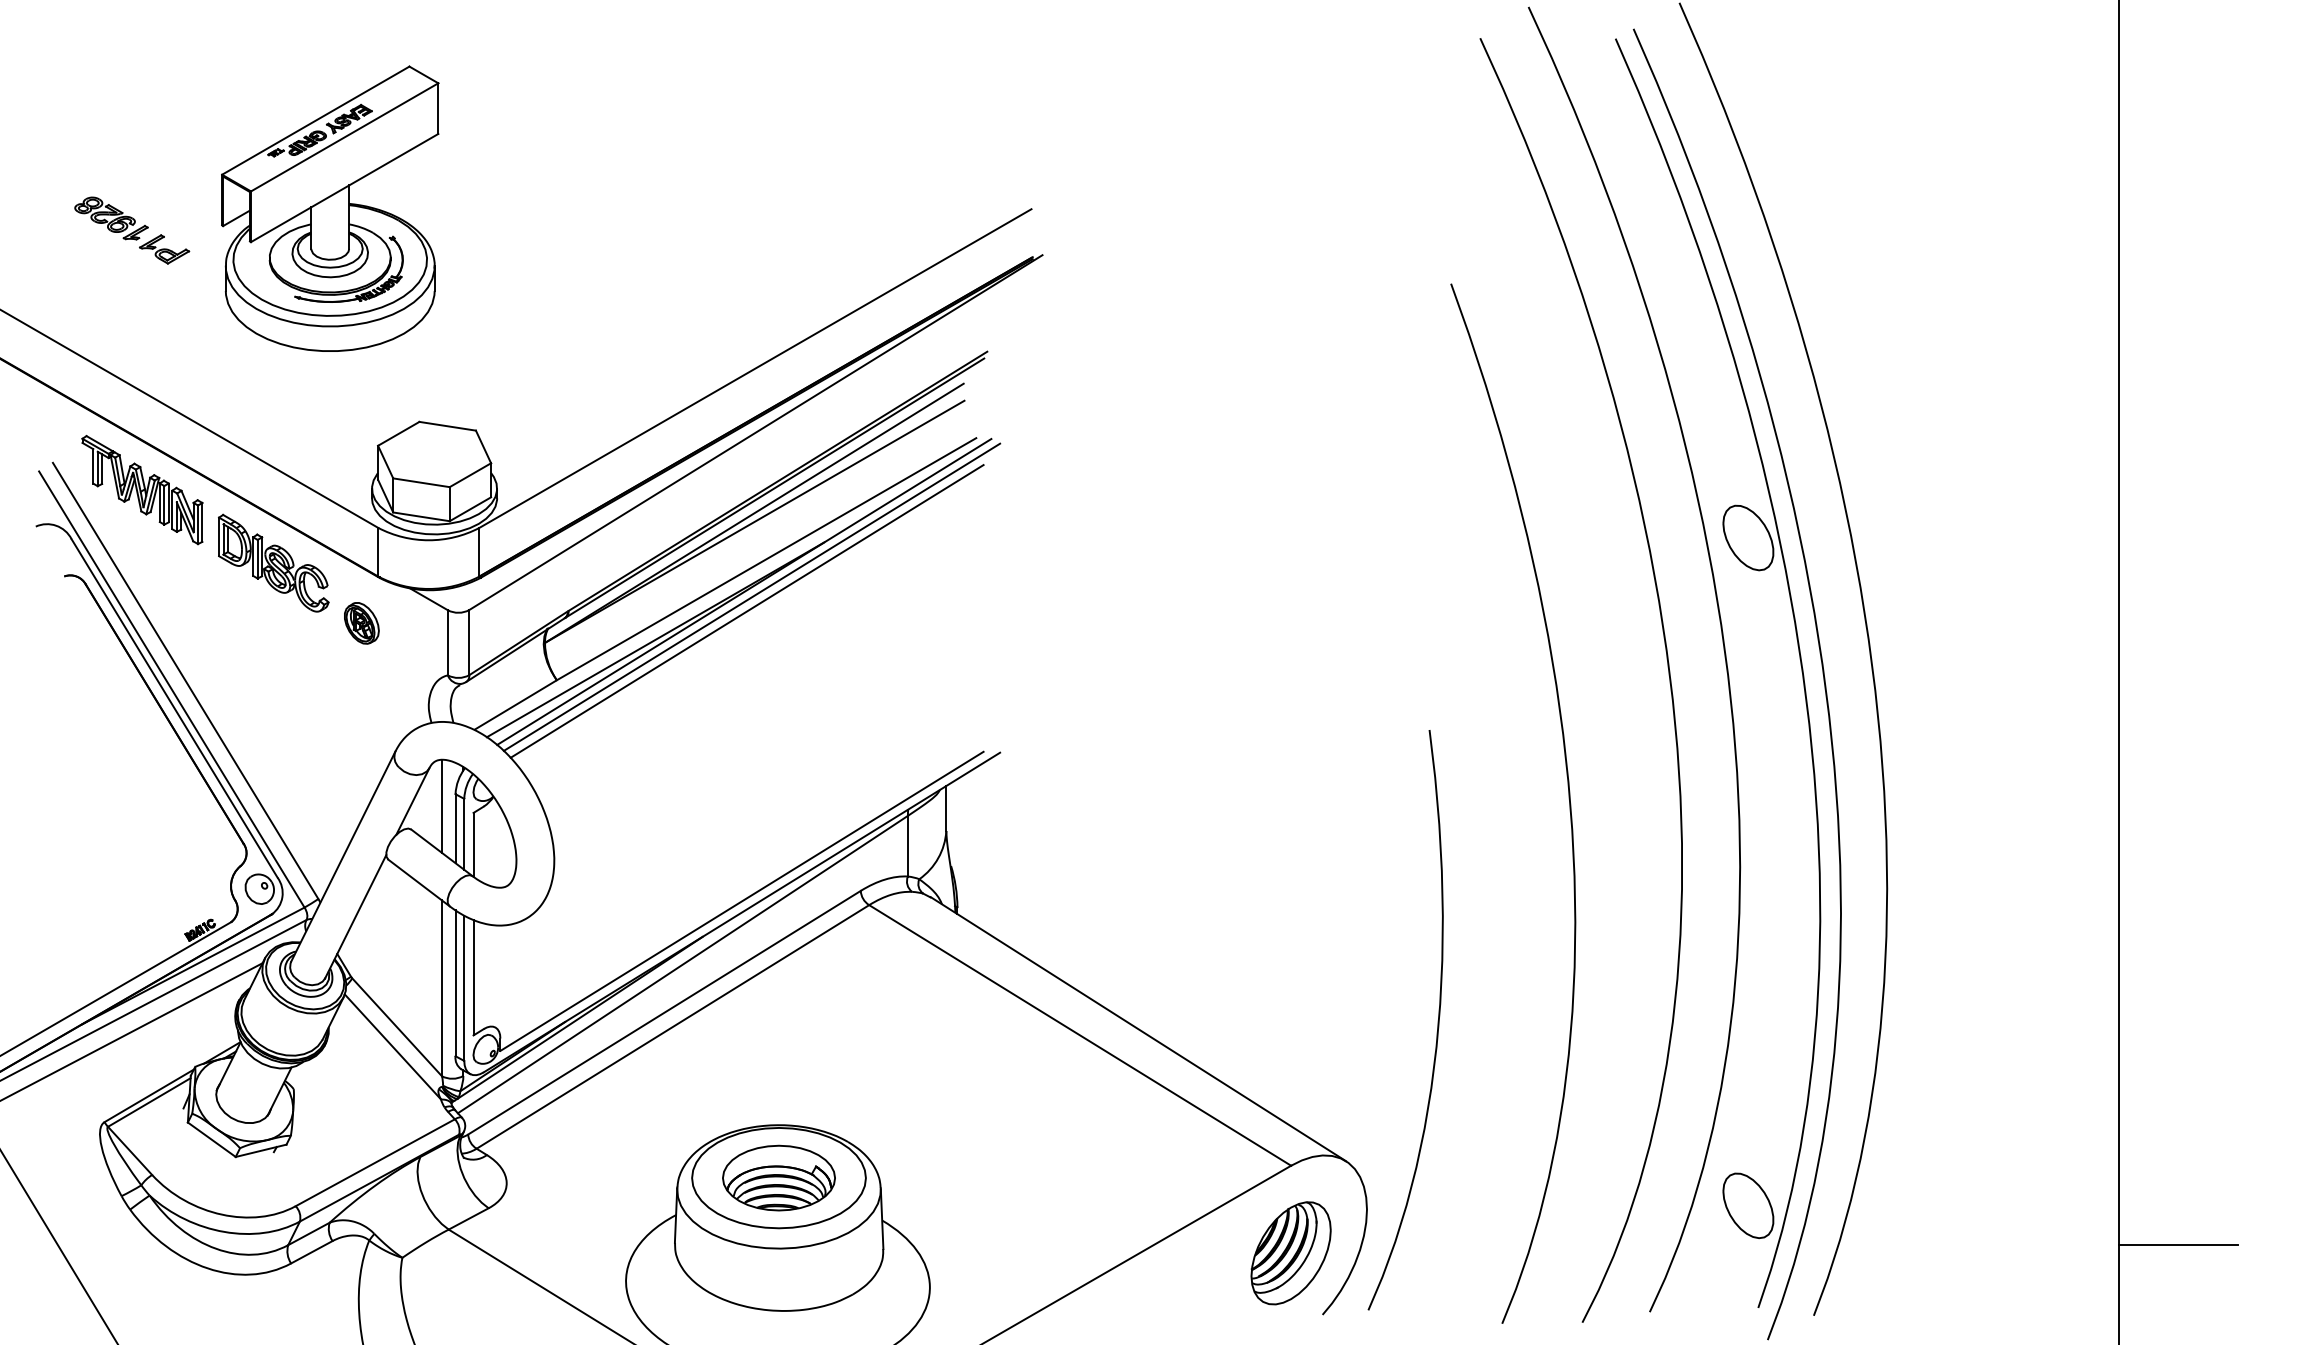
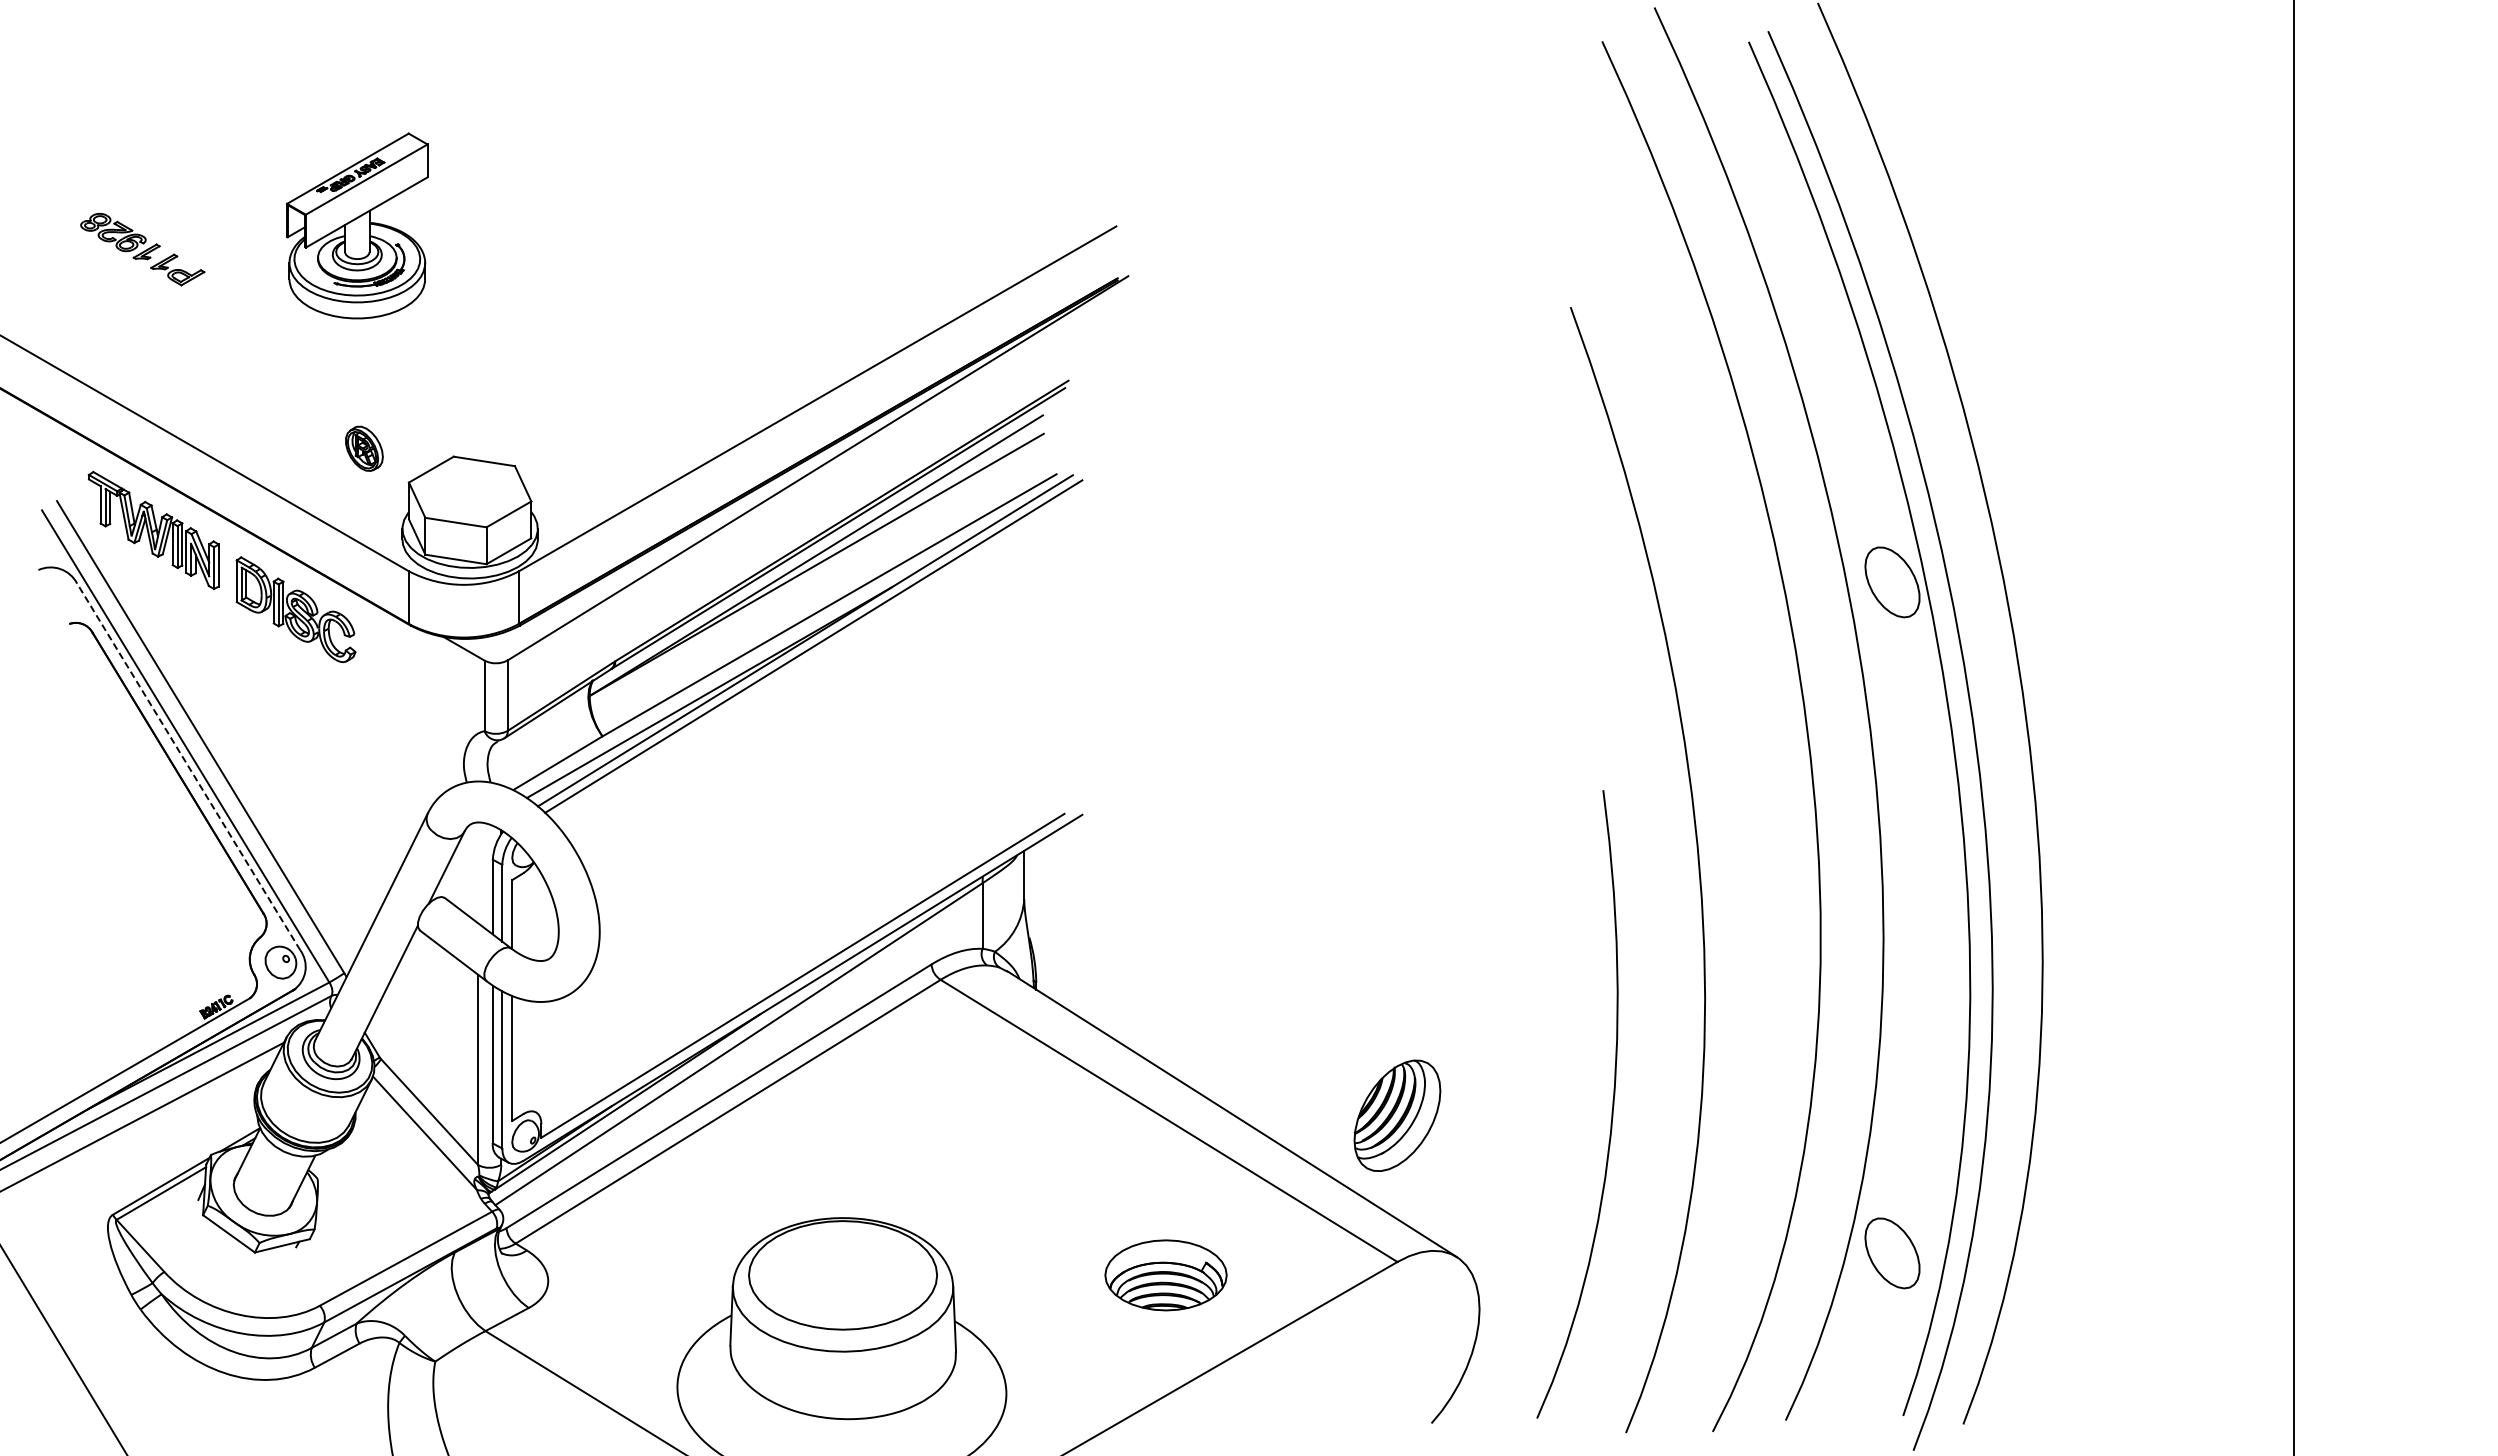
part: (330, 208) -> (357, 225), size x0.6
line: (747, 611) -> (808, 661), removed
part: (361, 623) -> (364, 448), moved
line: (174, 708) -> (188, 766), solid -> dashed
line: (442, 805) -> (478, 872), removed
curve: (1437, 1026) -> (1611, 1111), moved
part: (778, 1178) -> (1165, 1275), moved
part: (1748, 1205) -> (1892, 1253), moved
line: (2178, 1244) -> (2358, 1347), removed
part: (1291, 1253) -> (1397, 1115), moved

